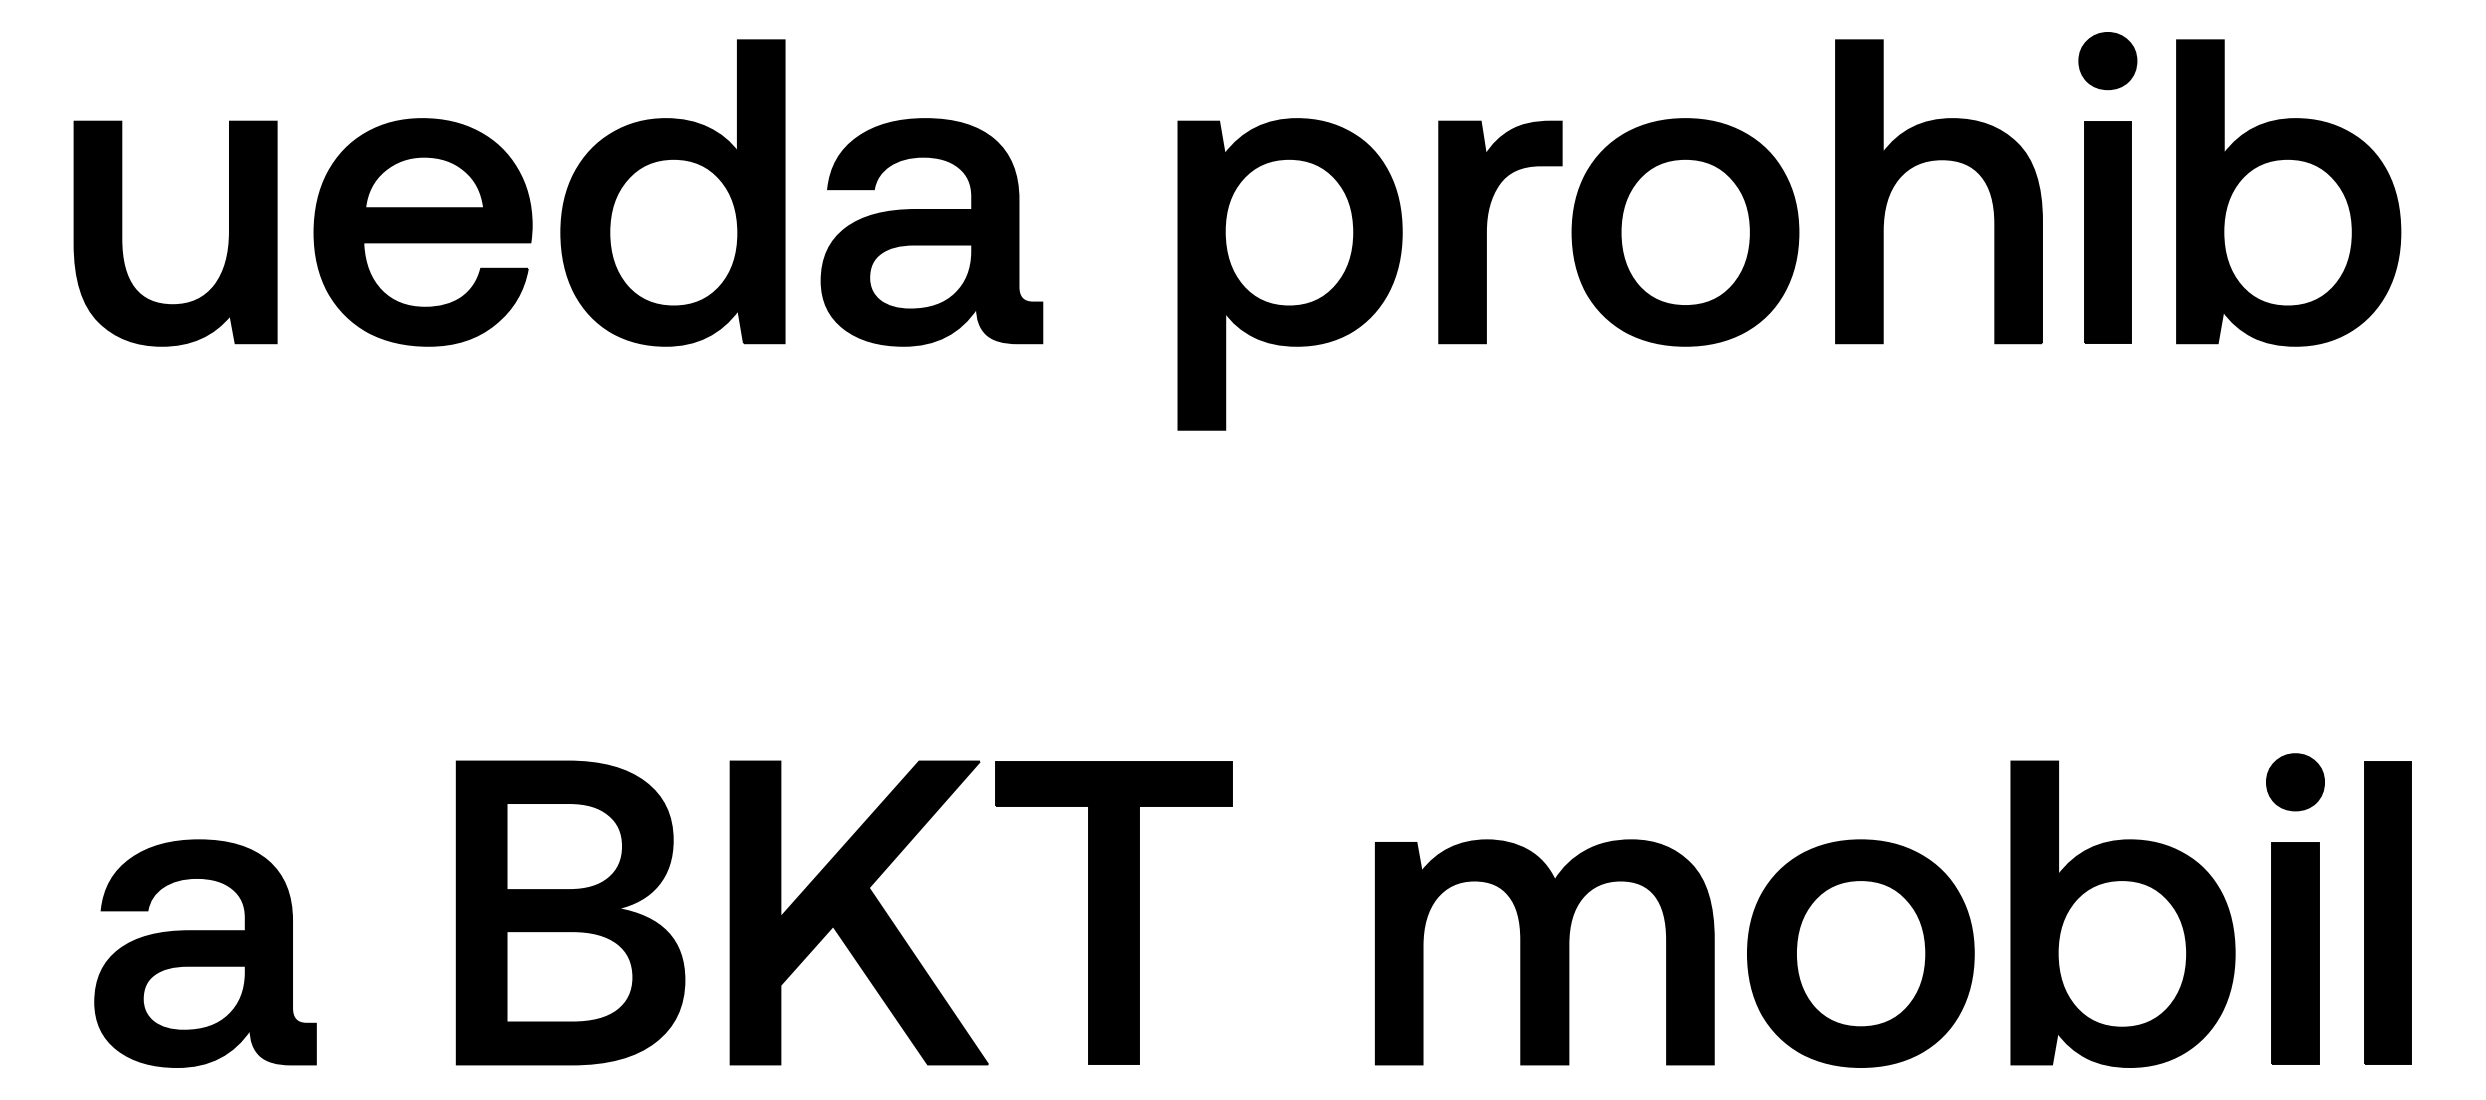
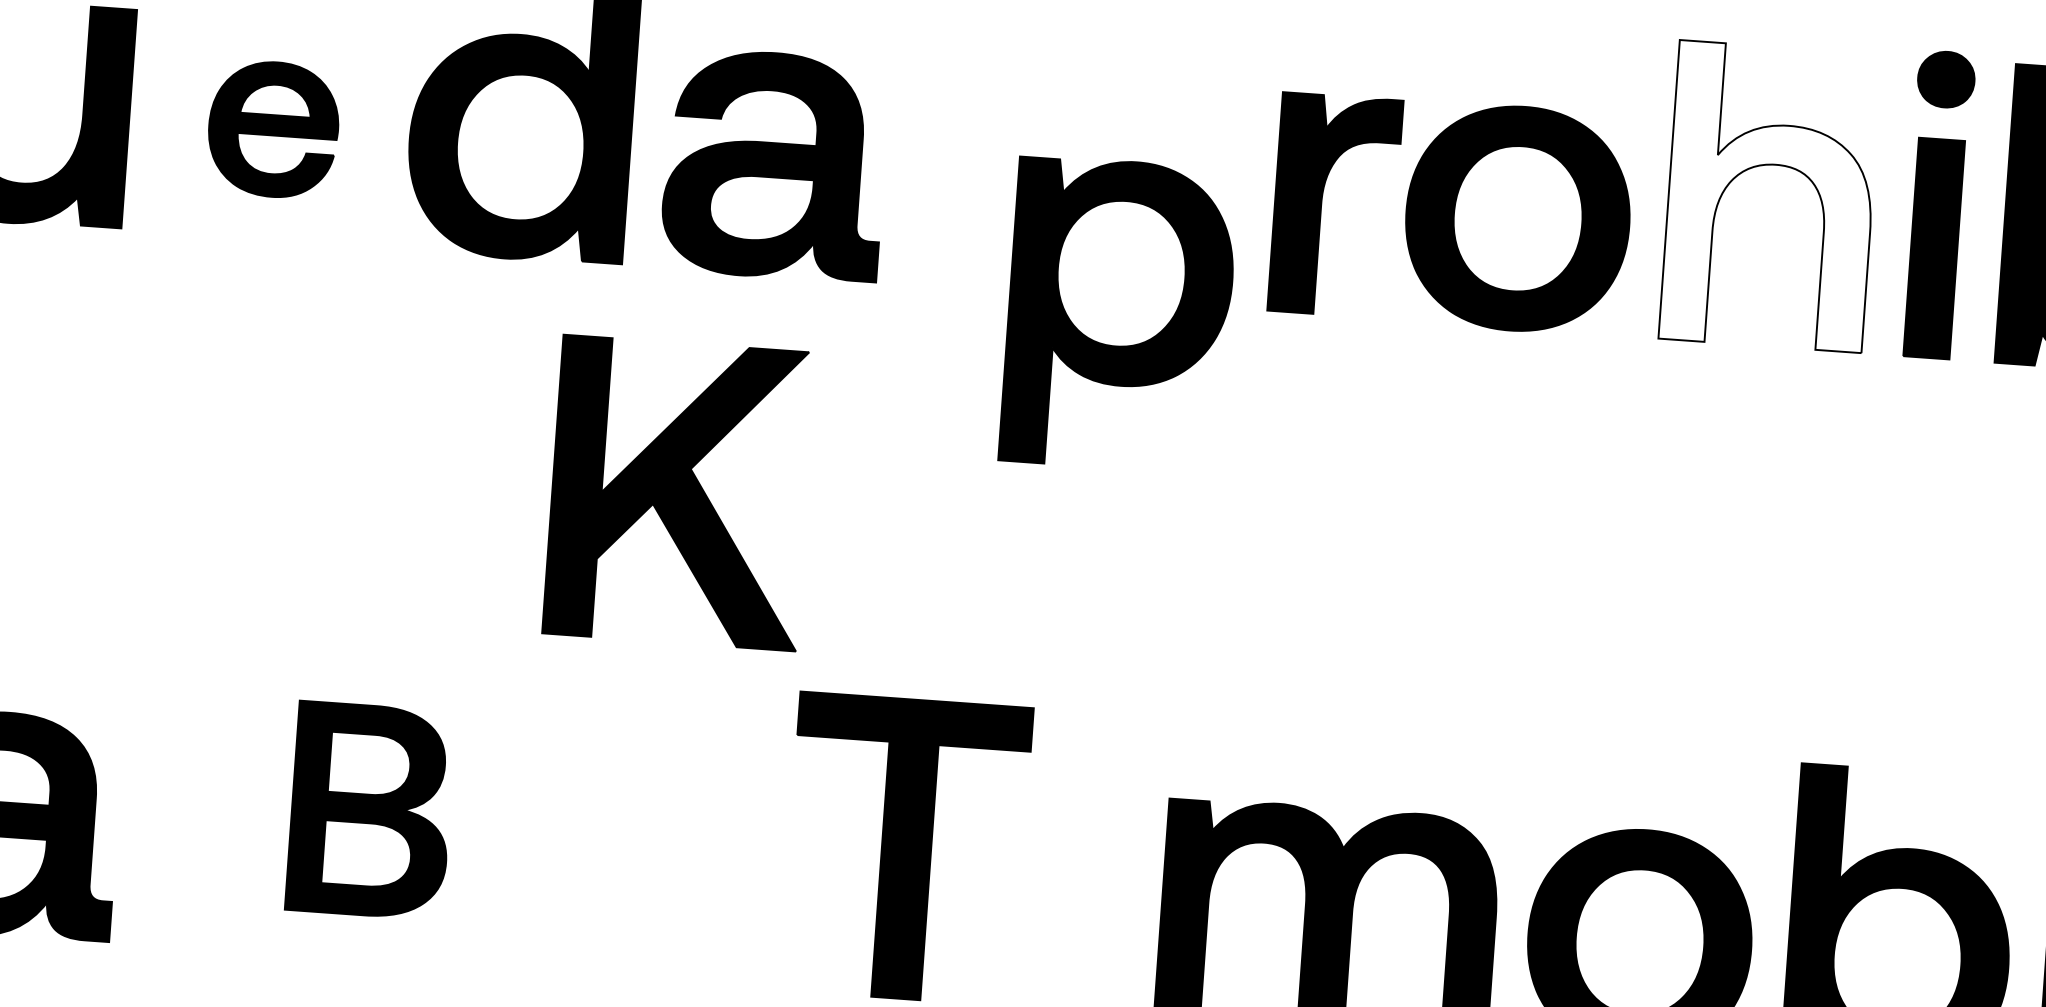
fill: (1939, 191) -> (1771, 196), removed
part: (422, 232) -> (272, 129), size x0.6
part: (1289, 274) -> (1118, 315), moved
part: (570, 912) -> (370, 810), size x0.7
part: (858, 912) -> (678, 492), moved

